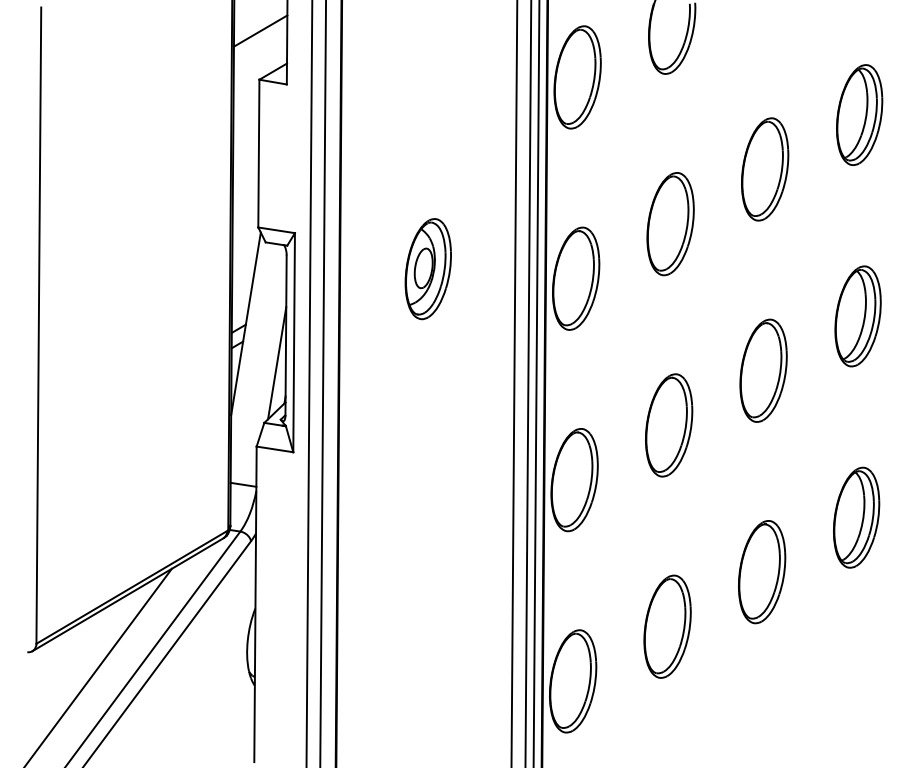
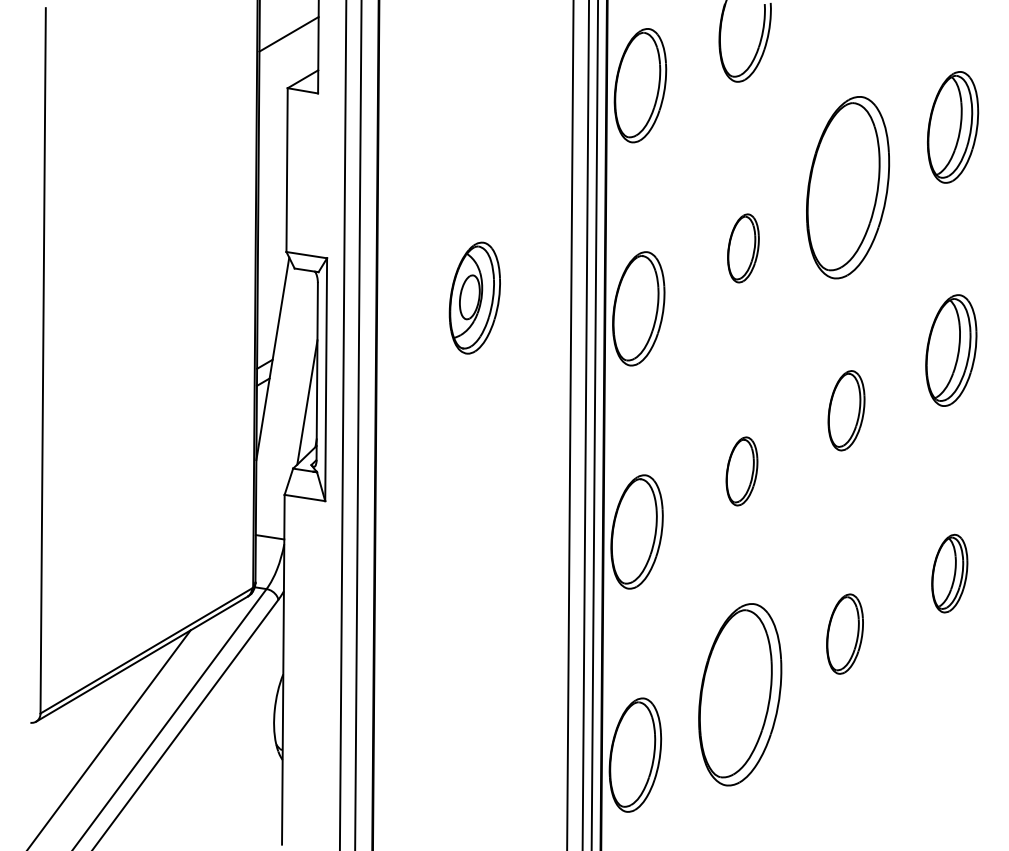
part: (765, 169) -> (848, 187), size x1.6
part: (670, 224) -> (743, 248), size x0.6
part: (763, 370) -> (846, 410), size x0.7
part: (669, 425) -> (742, 471), size x0.6
part: (856, 517) -> (949, 573), size x0.7
part: (762, 572) -> (845, 634), size x0.7
part: (667, 626) -> (740, 694), size x1.6

